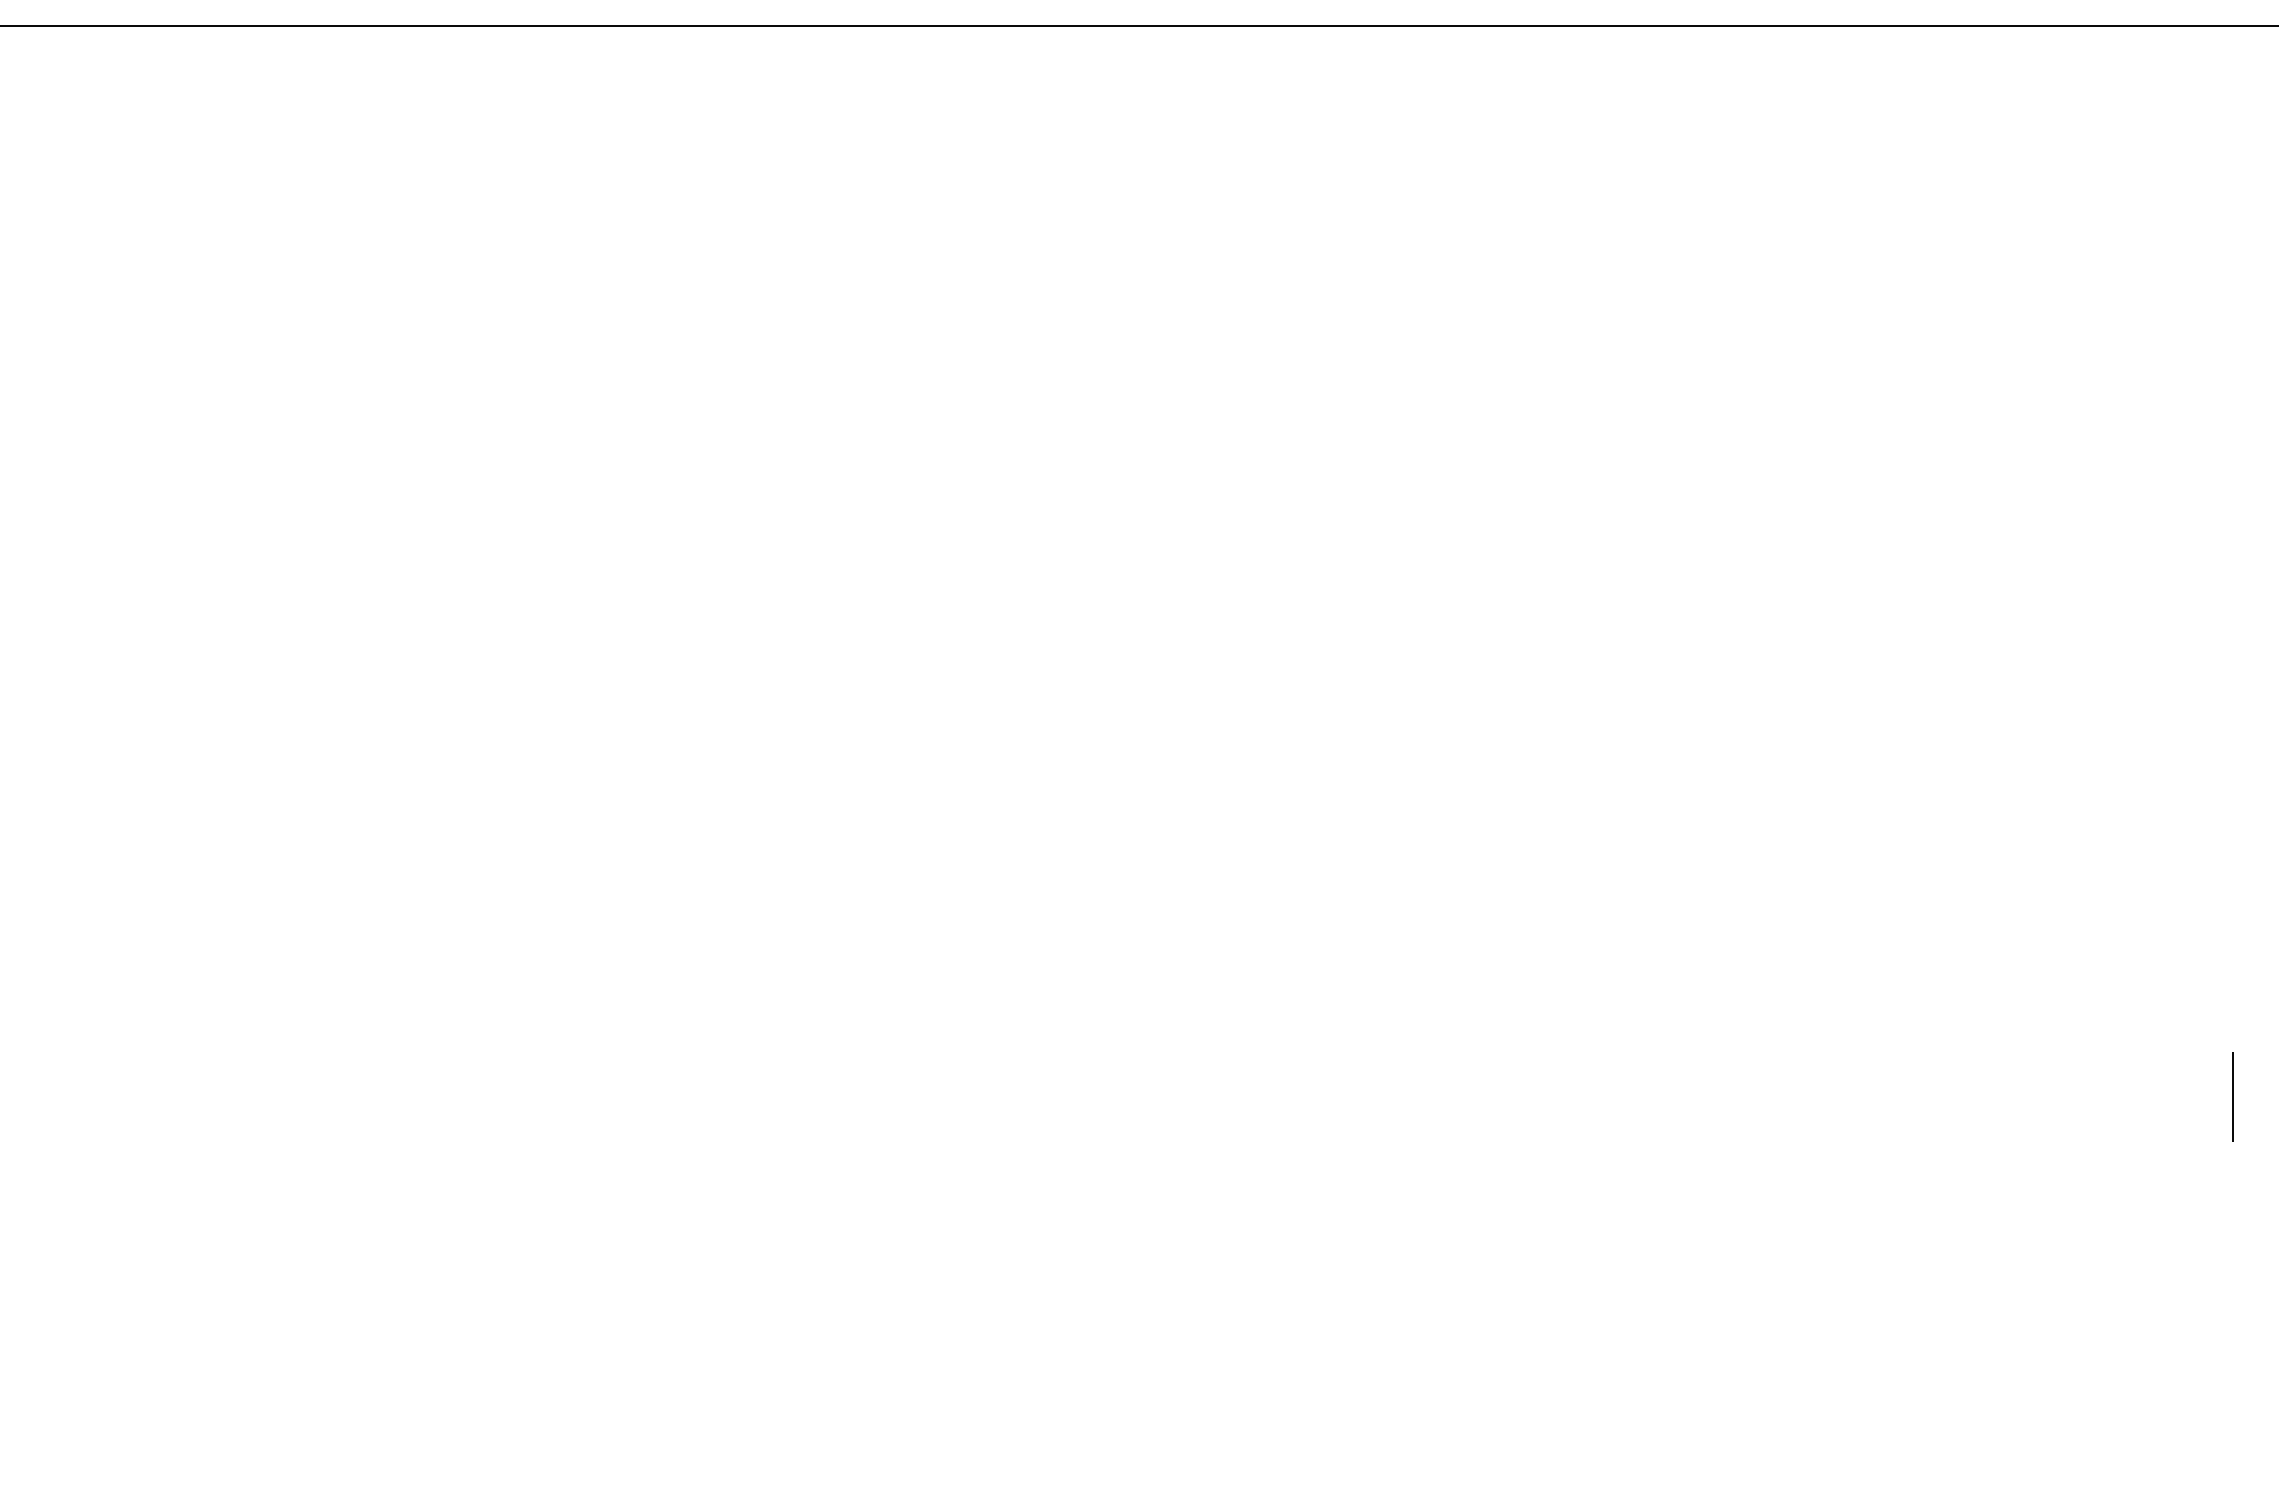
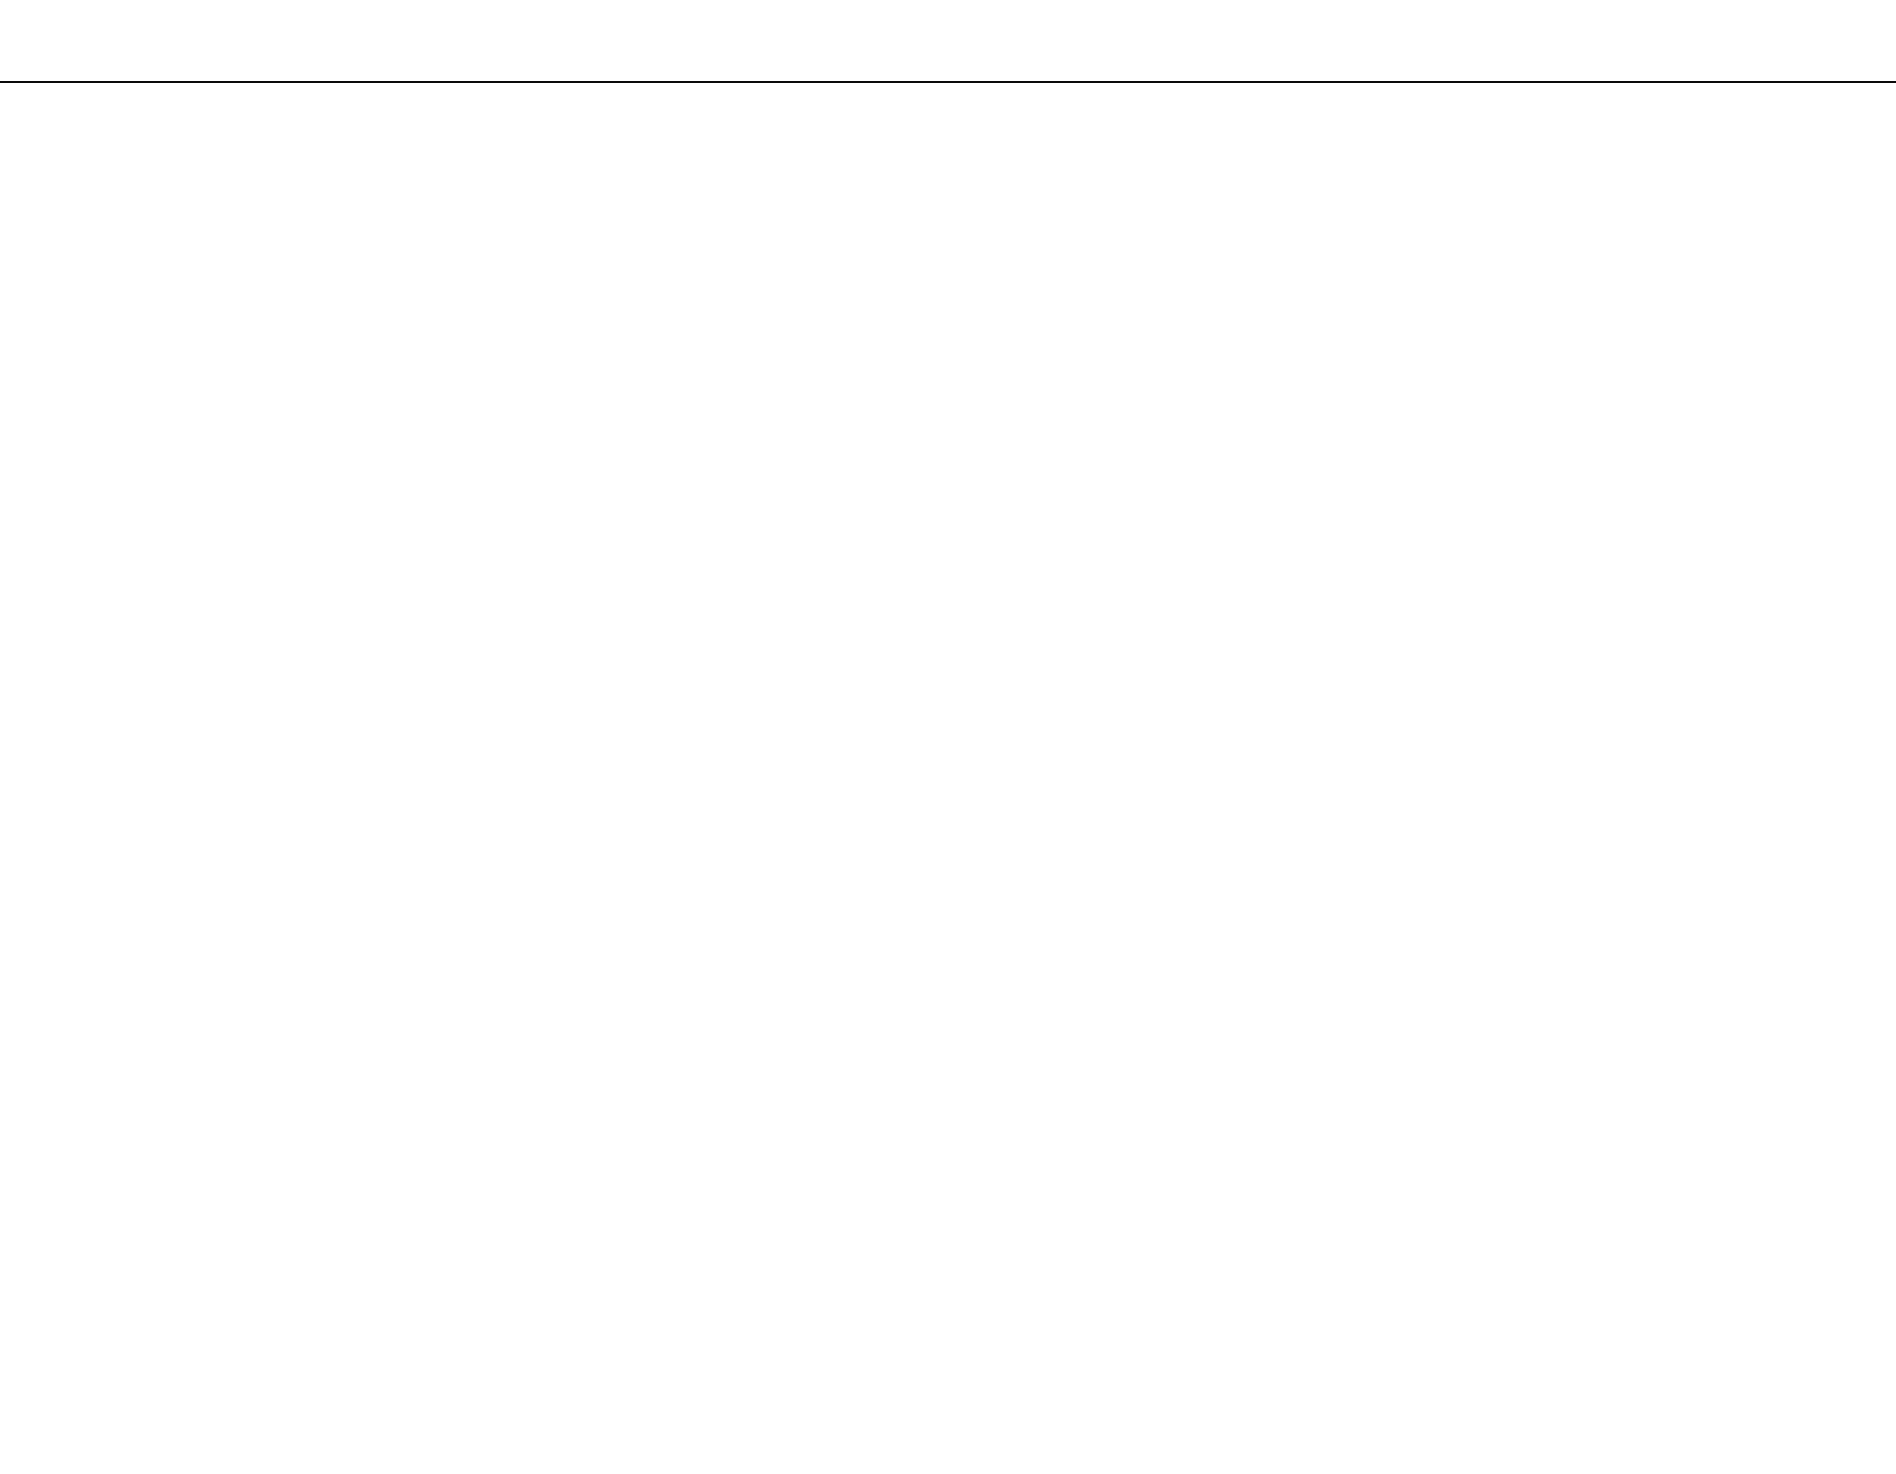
line: (2232, 1096) -> (1702, 1152), removed

